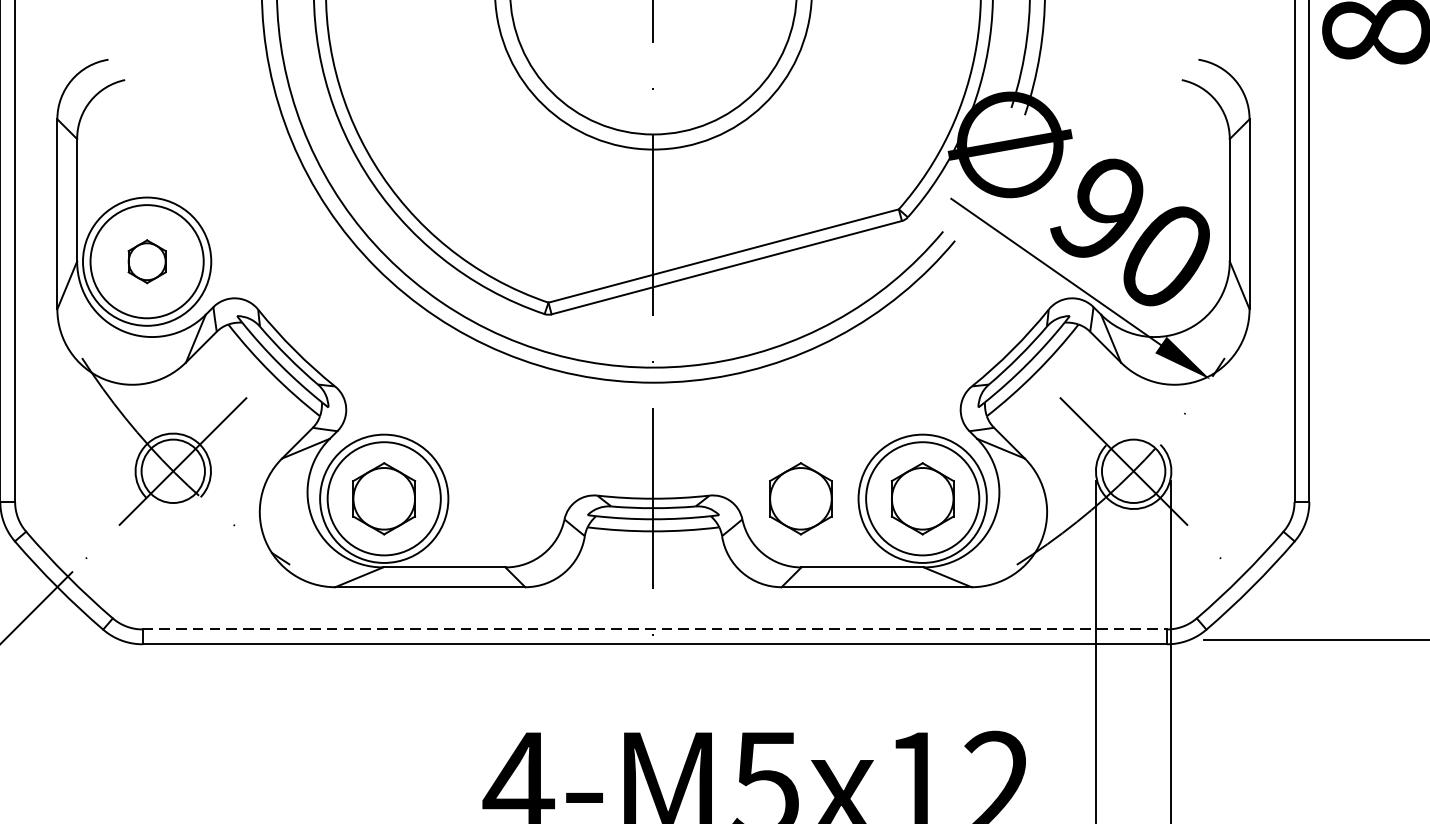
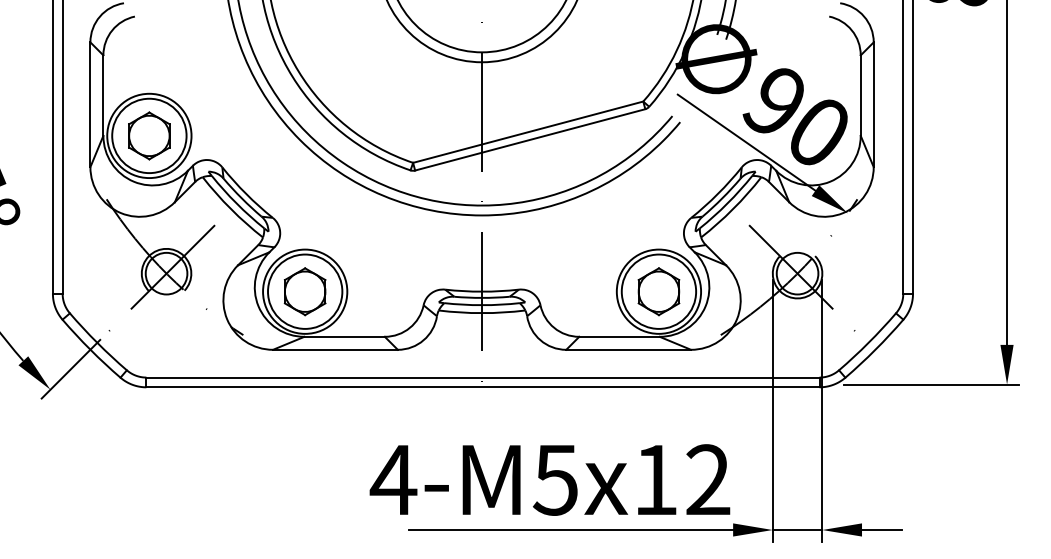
part: (147, 261) -> (149, 135), size x1.67
part: (800, 498) -> (578, 291), removed
line: (654, 629) -> (482, 377), dashed -> solid

